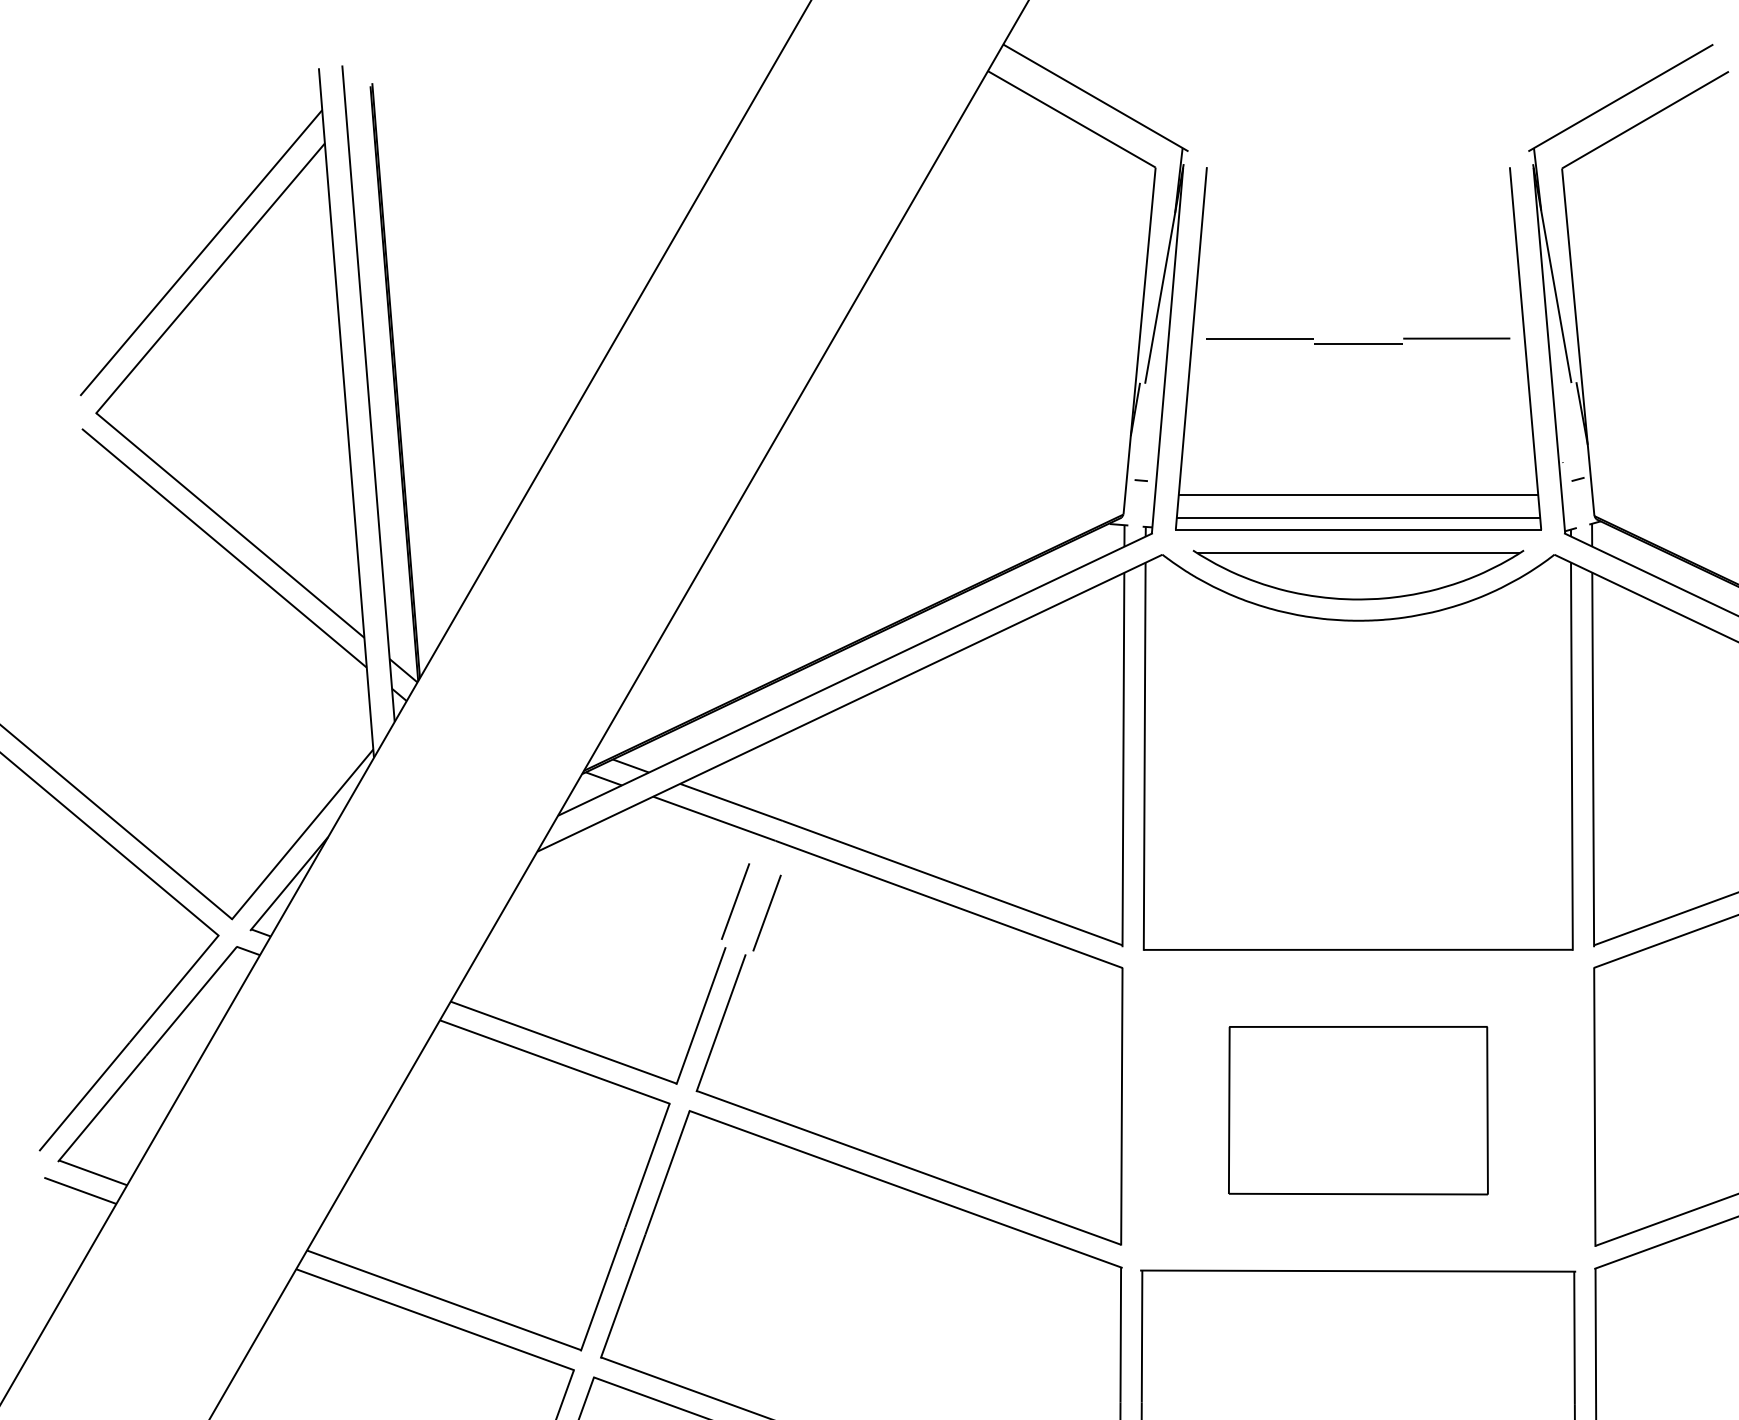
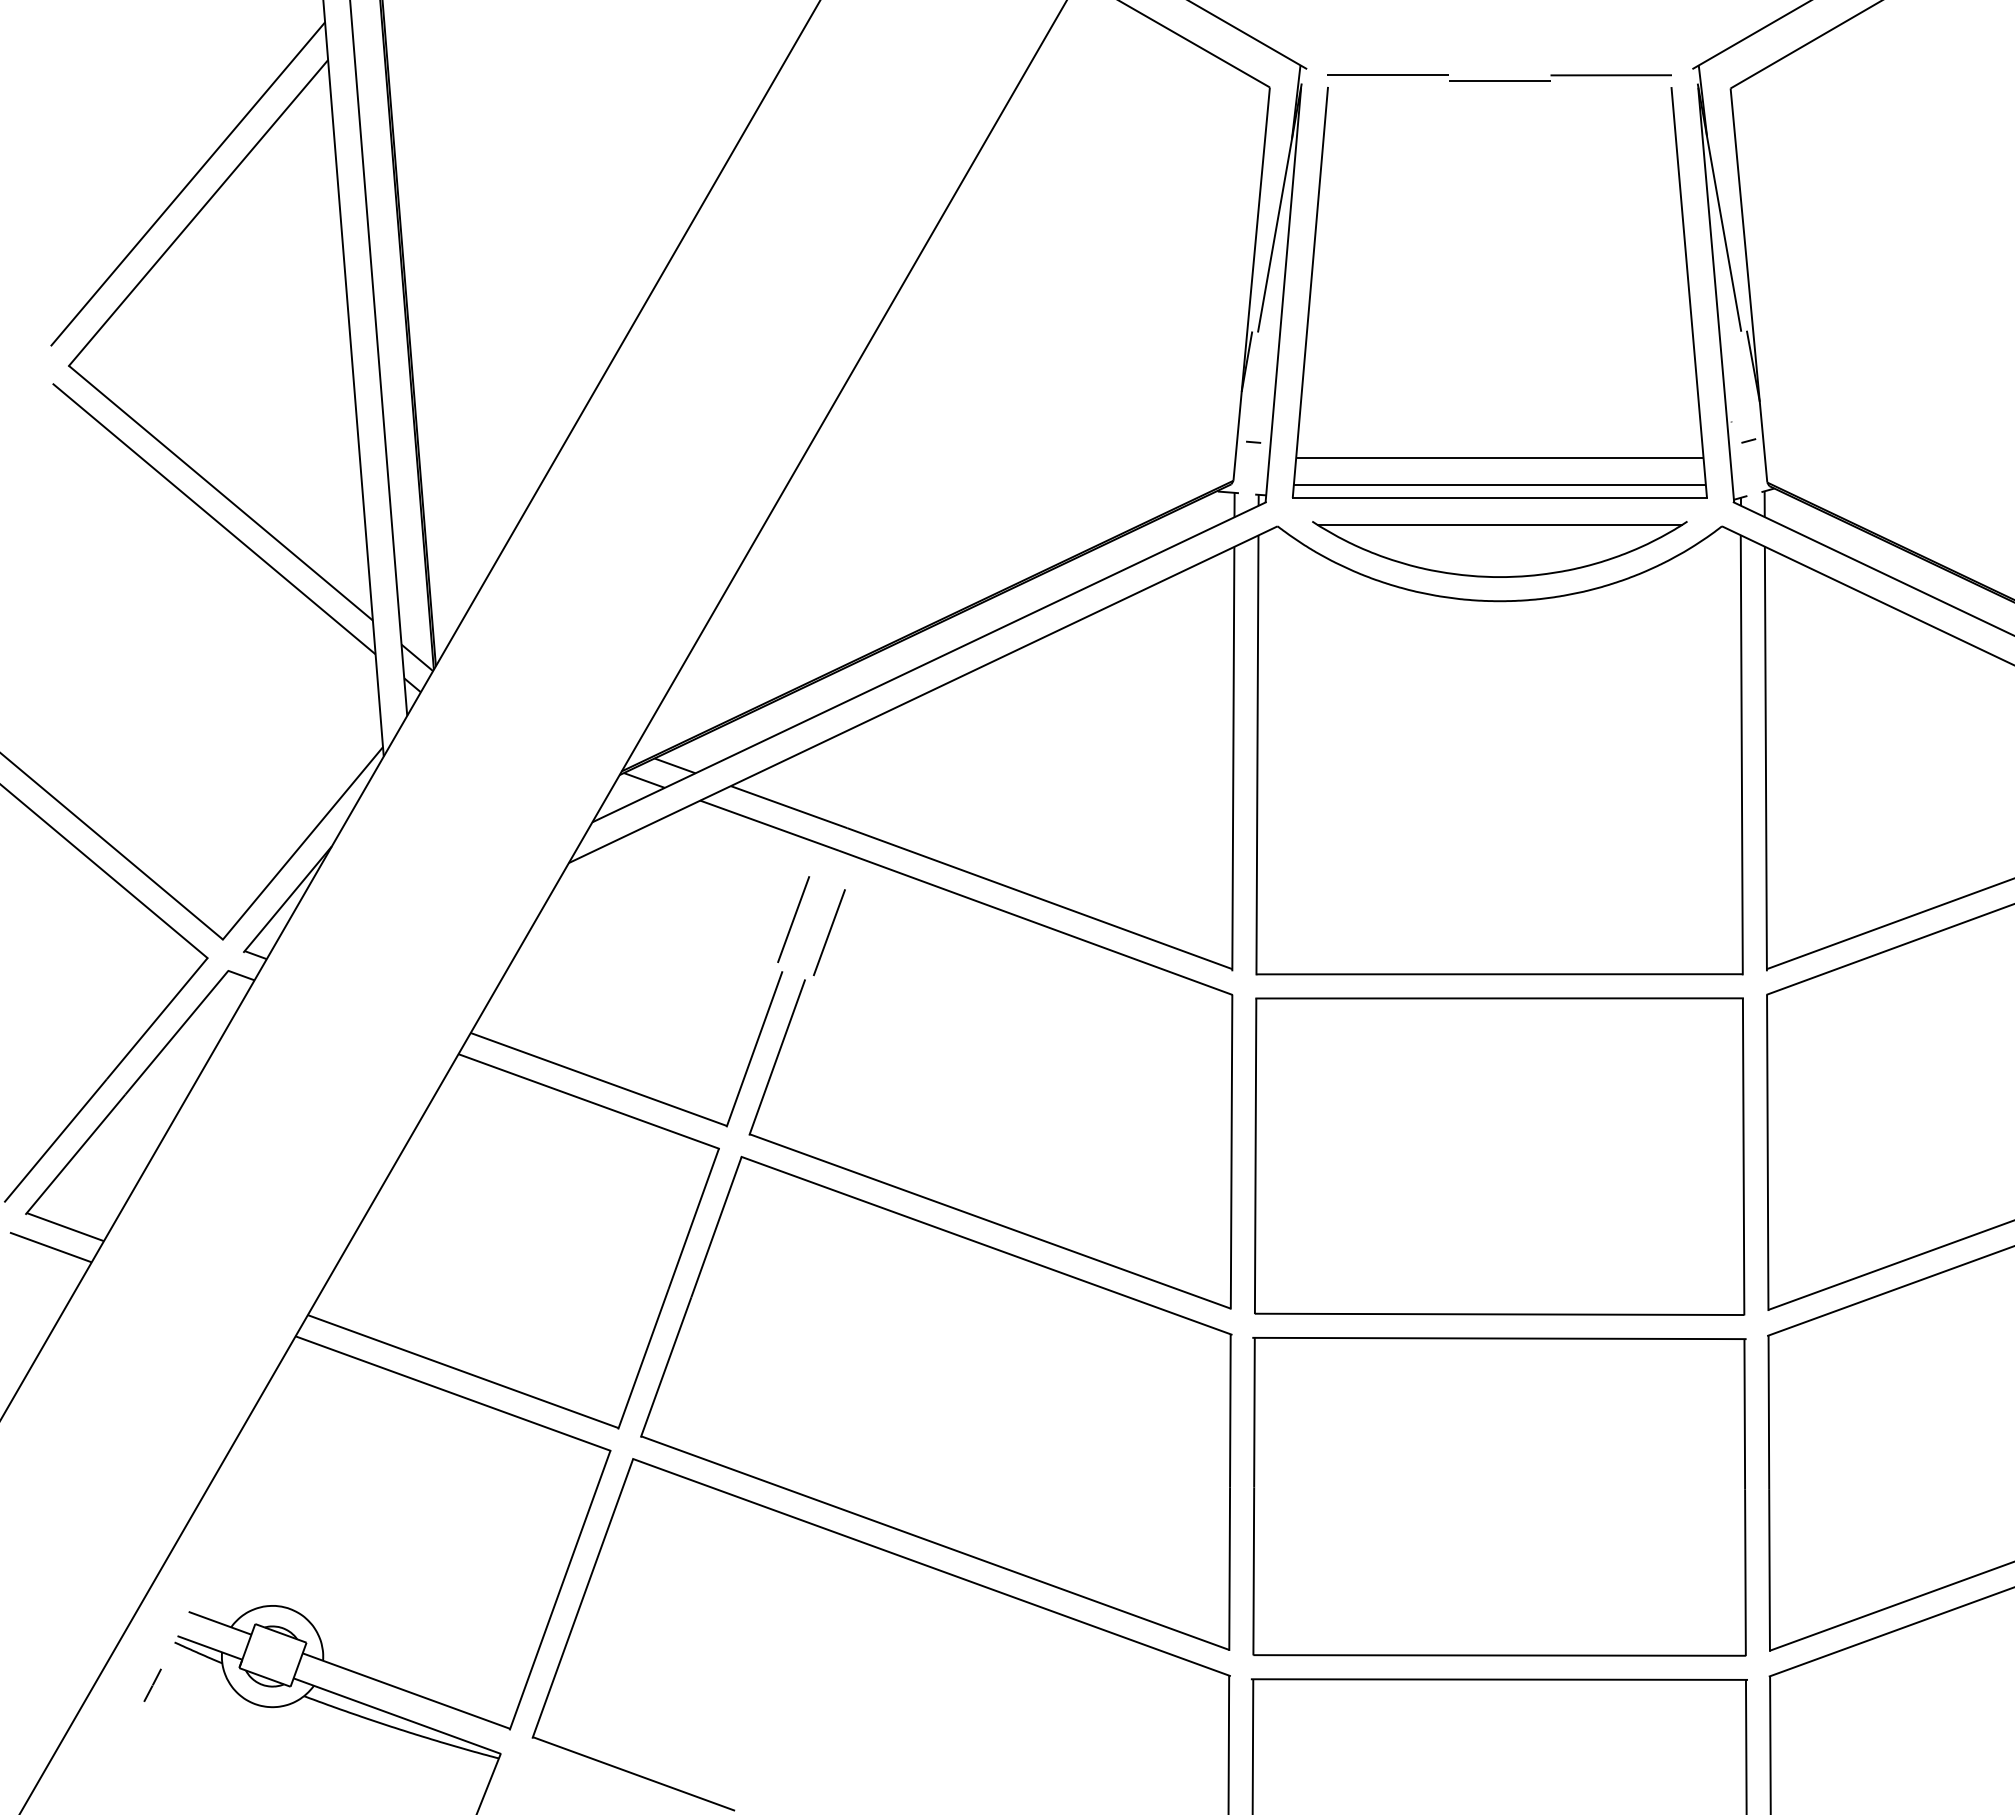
part: (1358, 340) -> (1499, 77), moved
part: (1358, 1110) -> (1499, 1156), size x1.67

